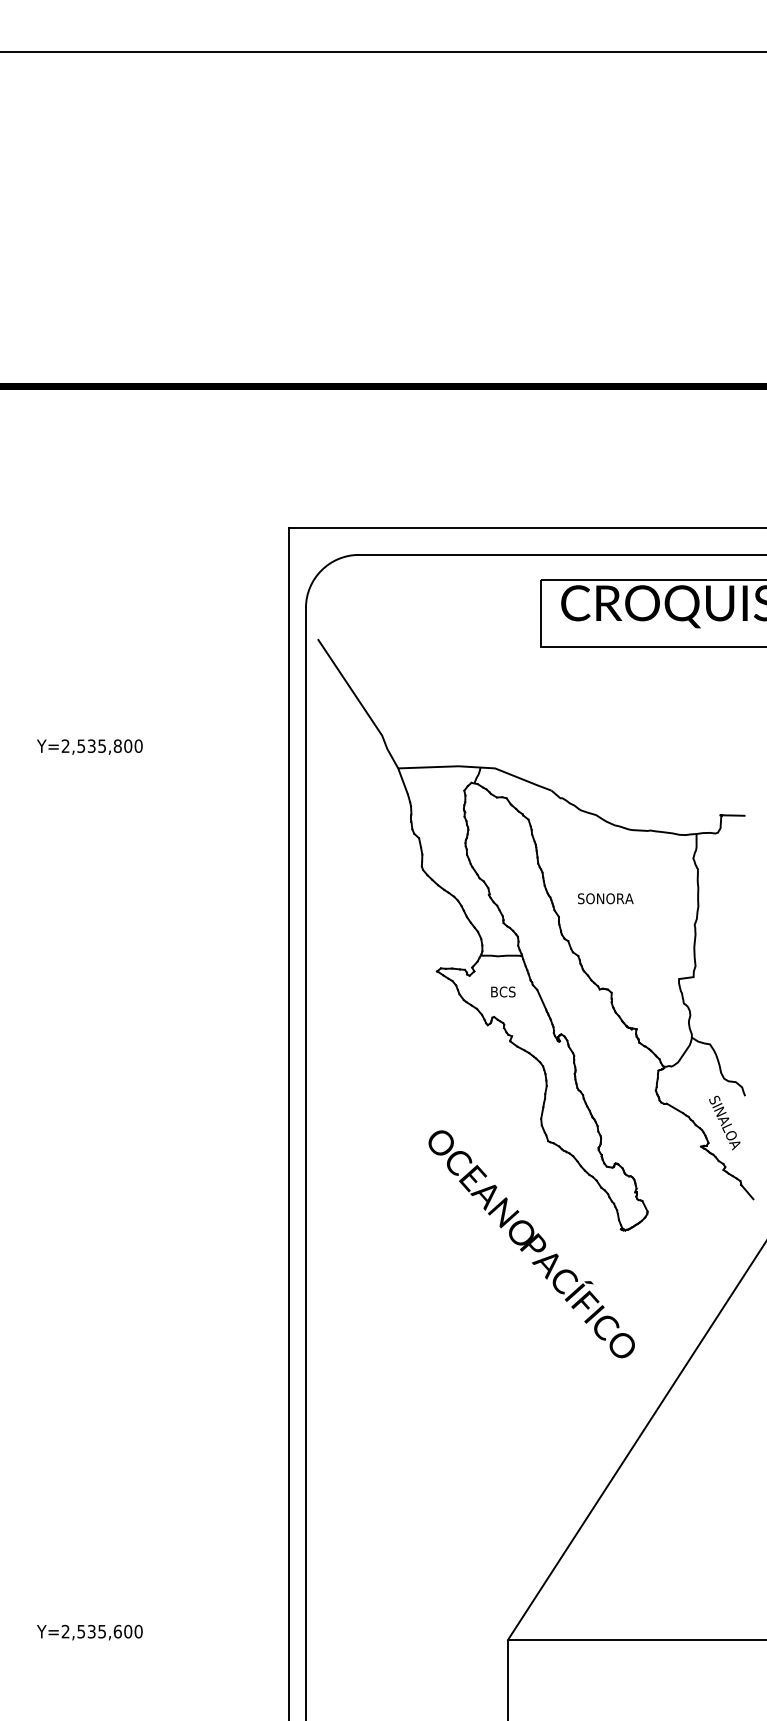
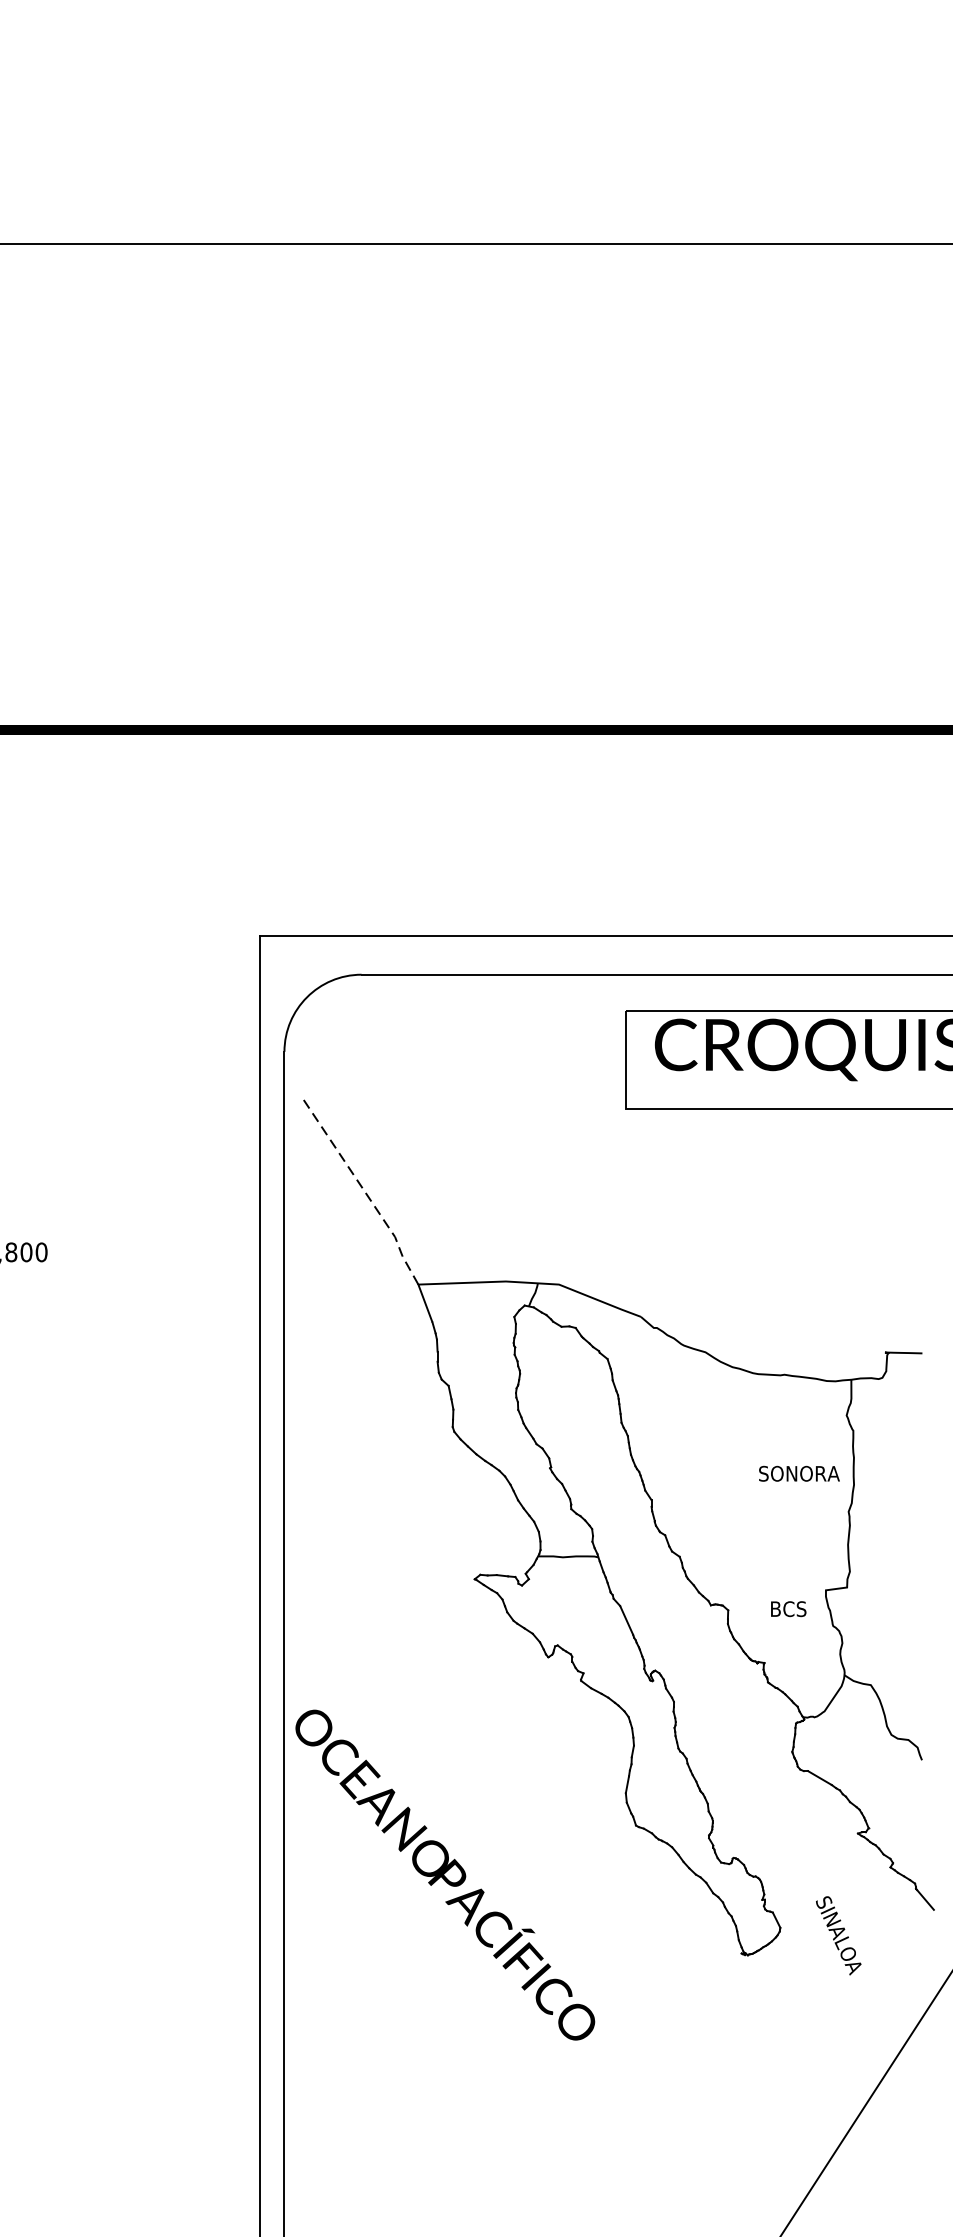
line: (361, 704) -> (365, 1191), solid -> dashed
text: (605, 898) -> (799, 1473), moved
text: (503, 991) -> (788, 1608), moved
text: (724, 1122) -> (838, 1934), moved
text: (531, 1244) -> (444, 1875), moved

